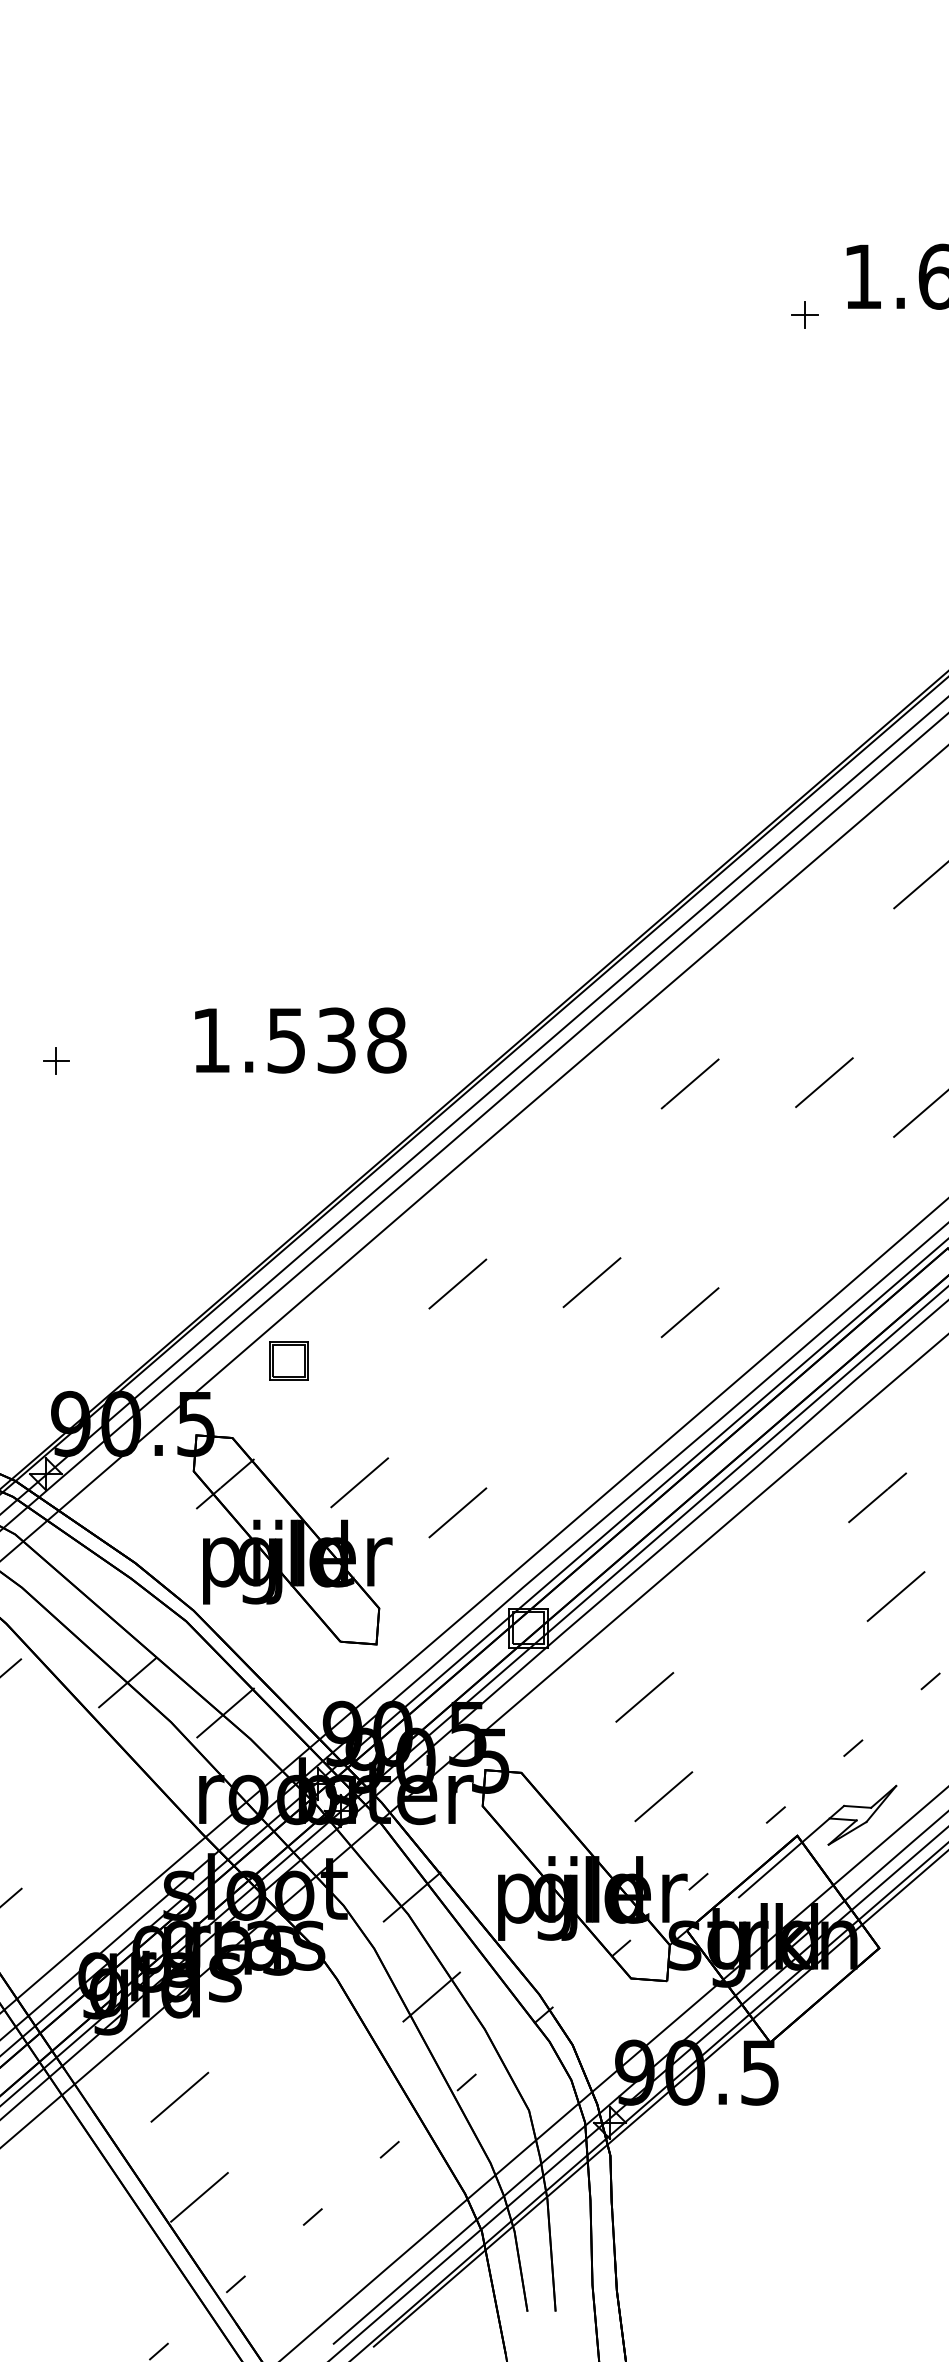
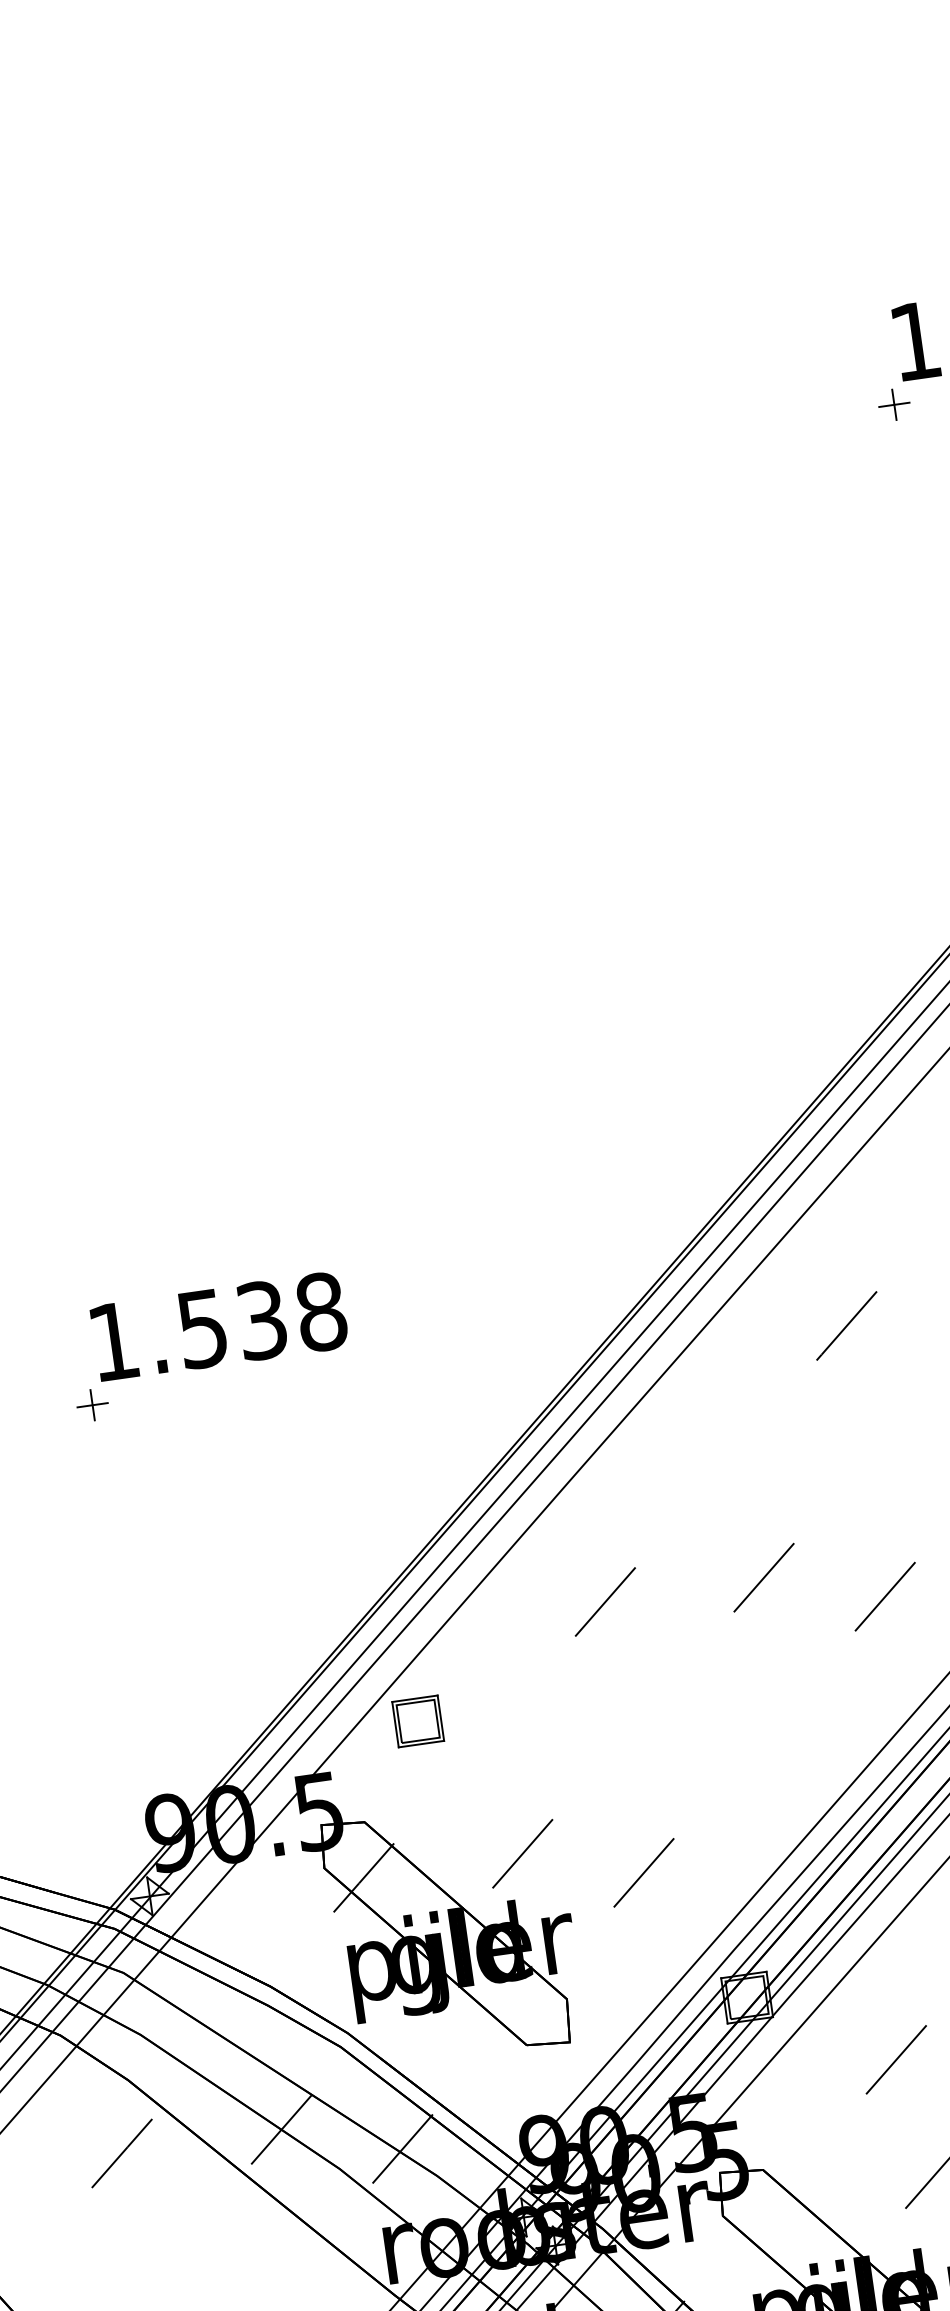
part: (804, 314) -> (893, 404), moved
text: (300, 1040) -> (219, 1326), moved

